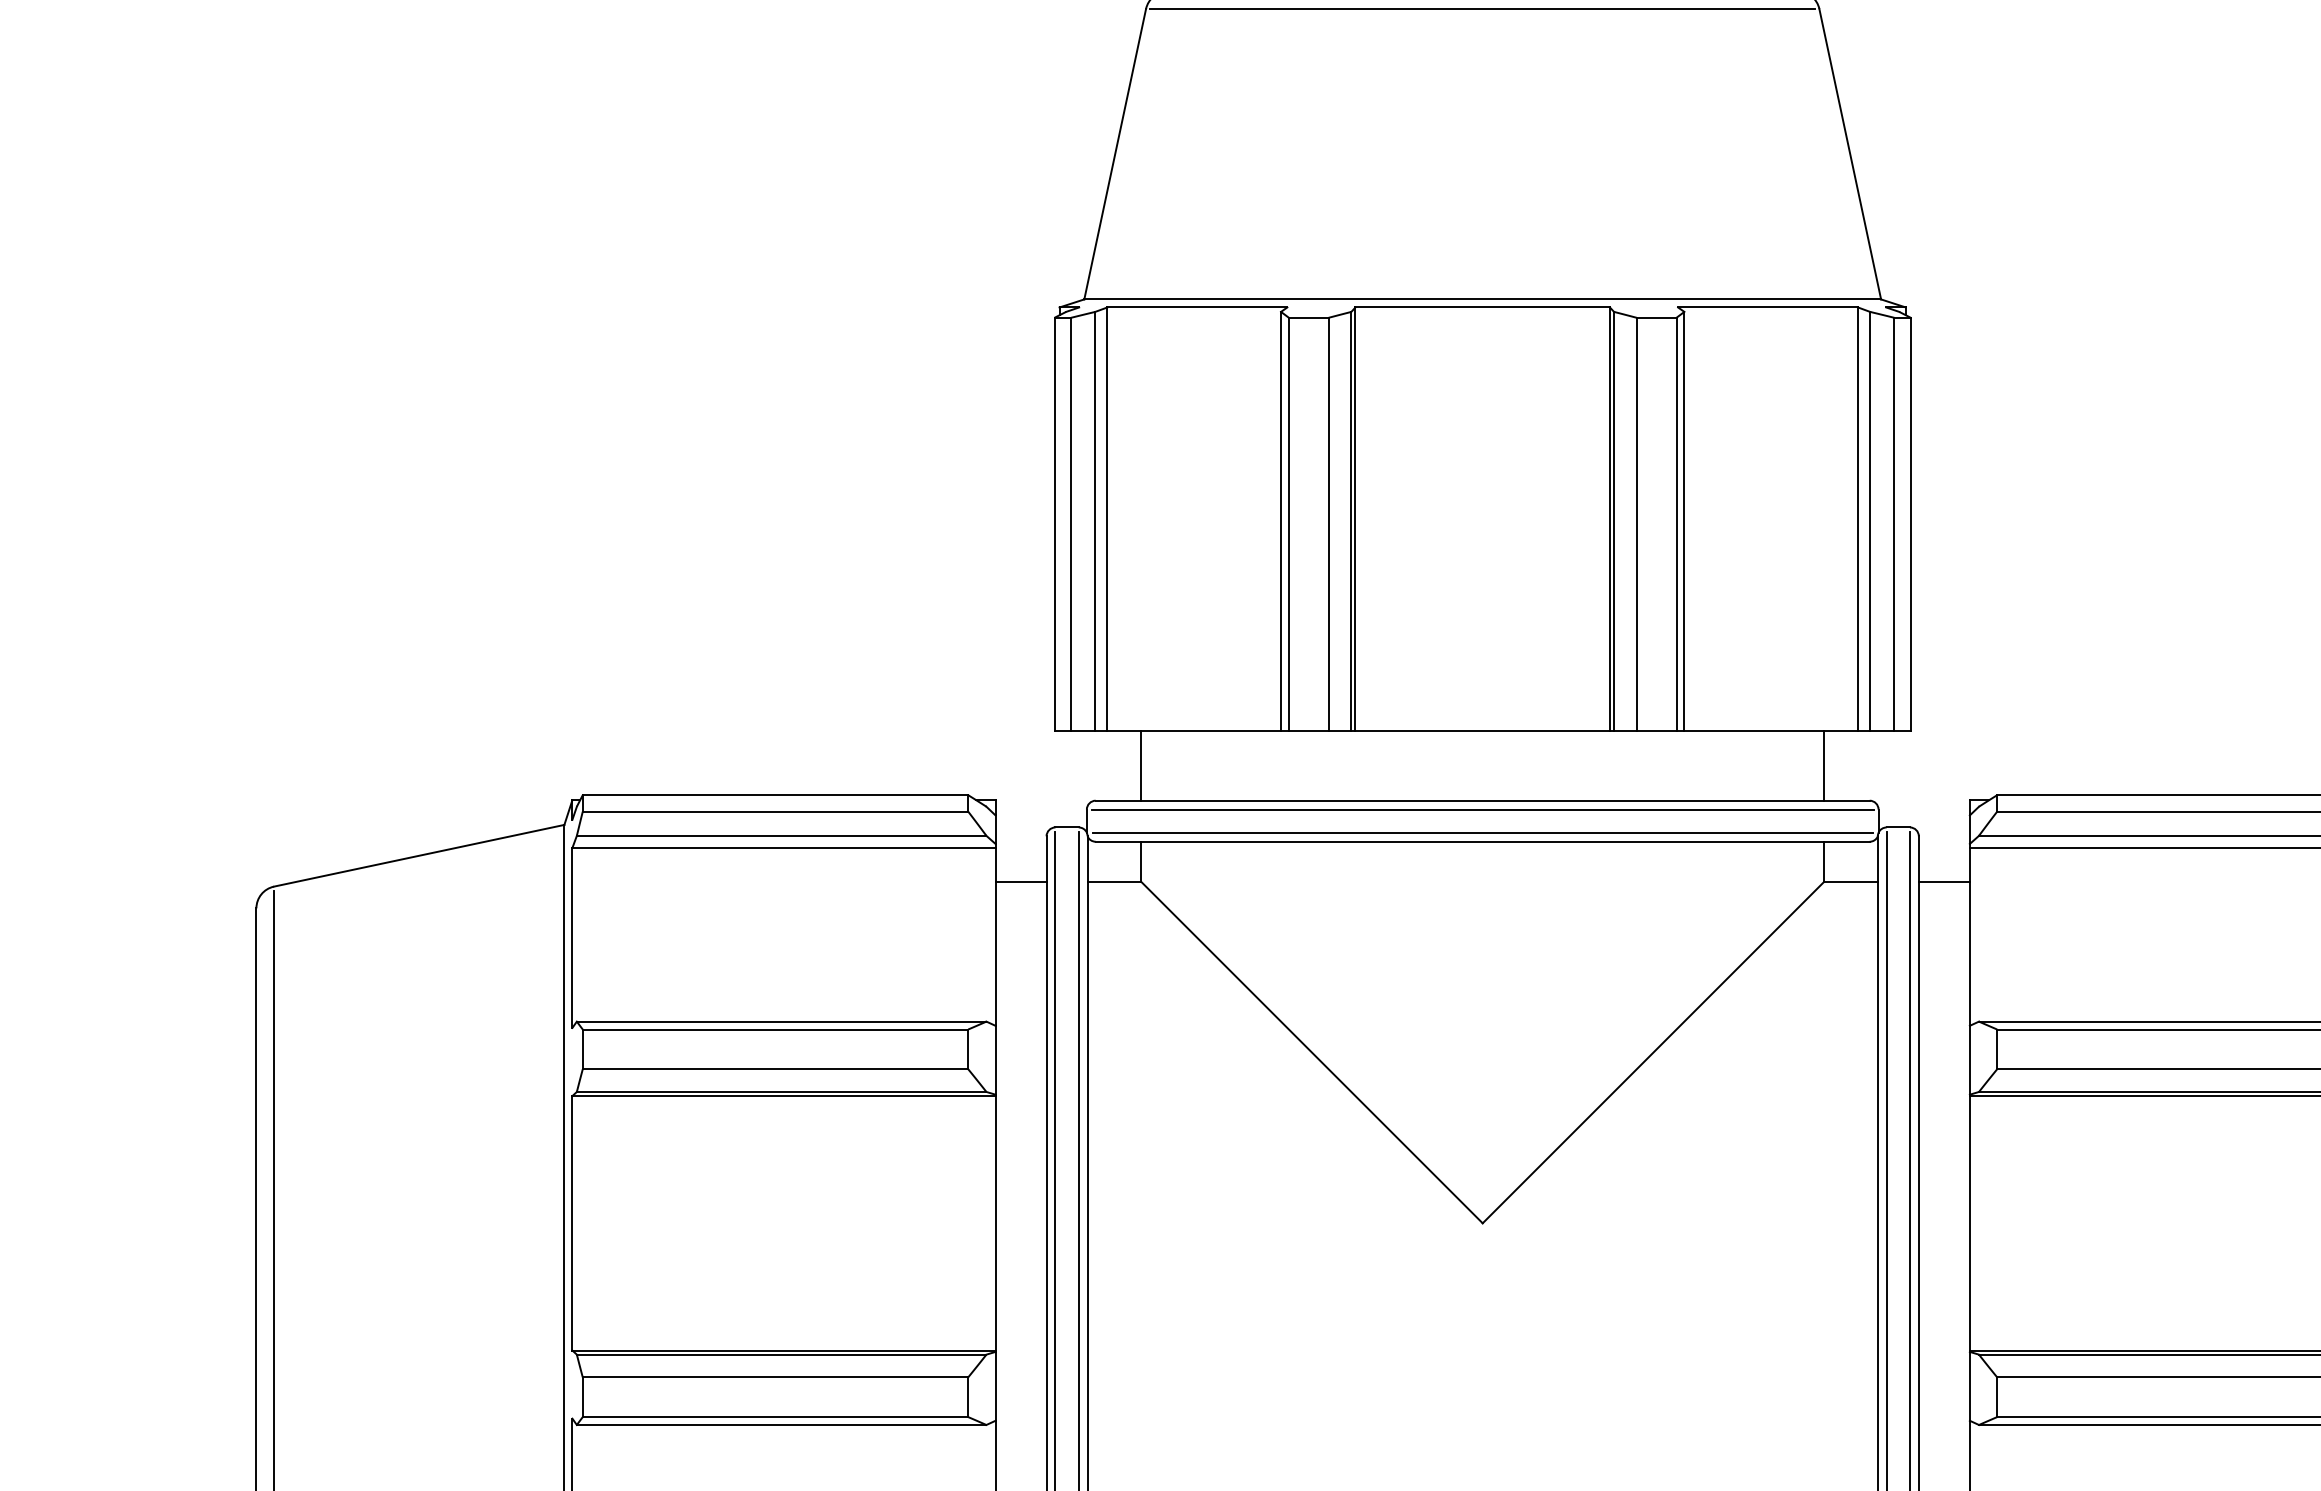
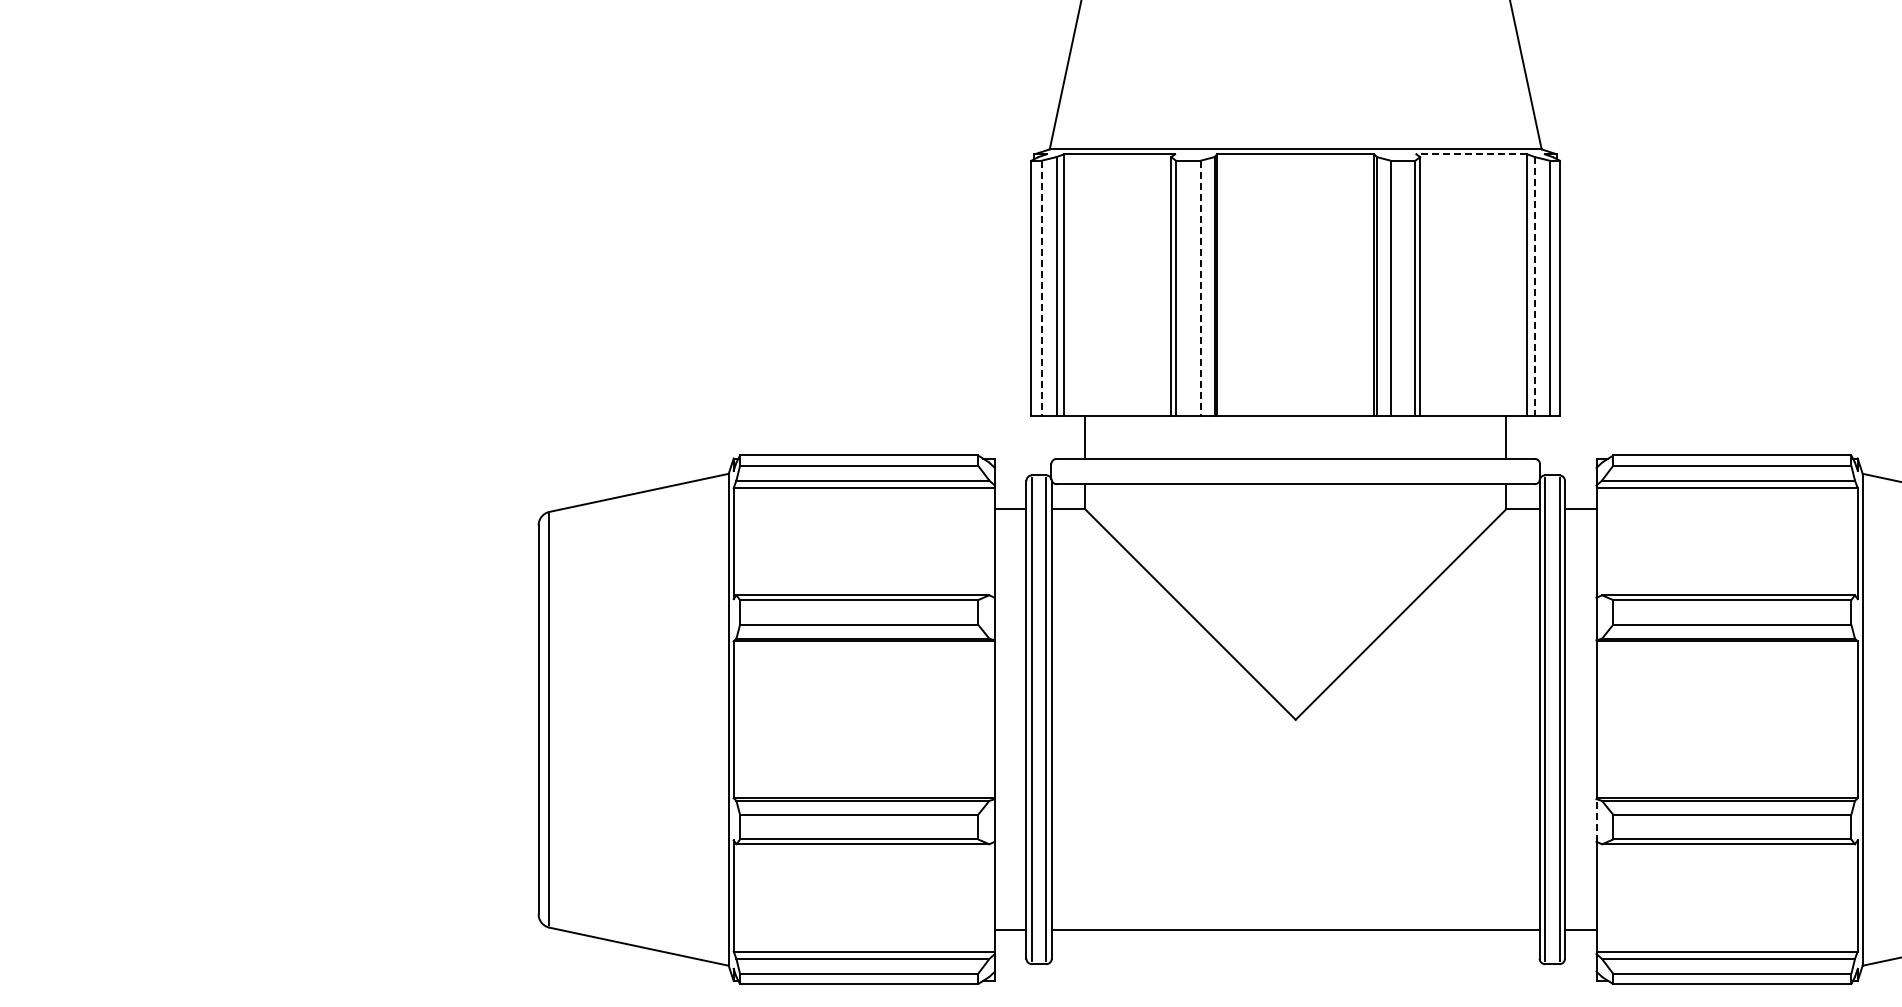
line: (1767, 307) -> (1471, 154), solid -> dashed
line: (1869, 521) -> (1534, 286), solid -> dashed
line: (1070, 524) -> (1041, 288), solid -> dashed
line: (1328, 524) -> (1200, 288), solid -> dashed
line: (1482, 809) -> (1295, 464), removed
line: (1482, 832) -> (1295, 478), removed
line: (1969, 1384) -> (1596, 819), solid -> dashed

